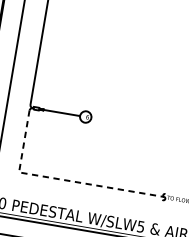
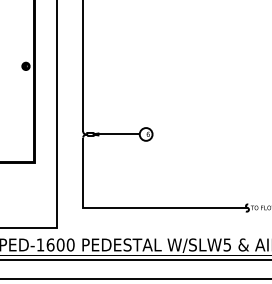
line: (60, 179) -> (129, 207), dashed -> solid

